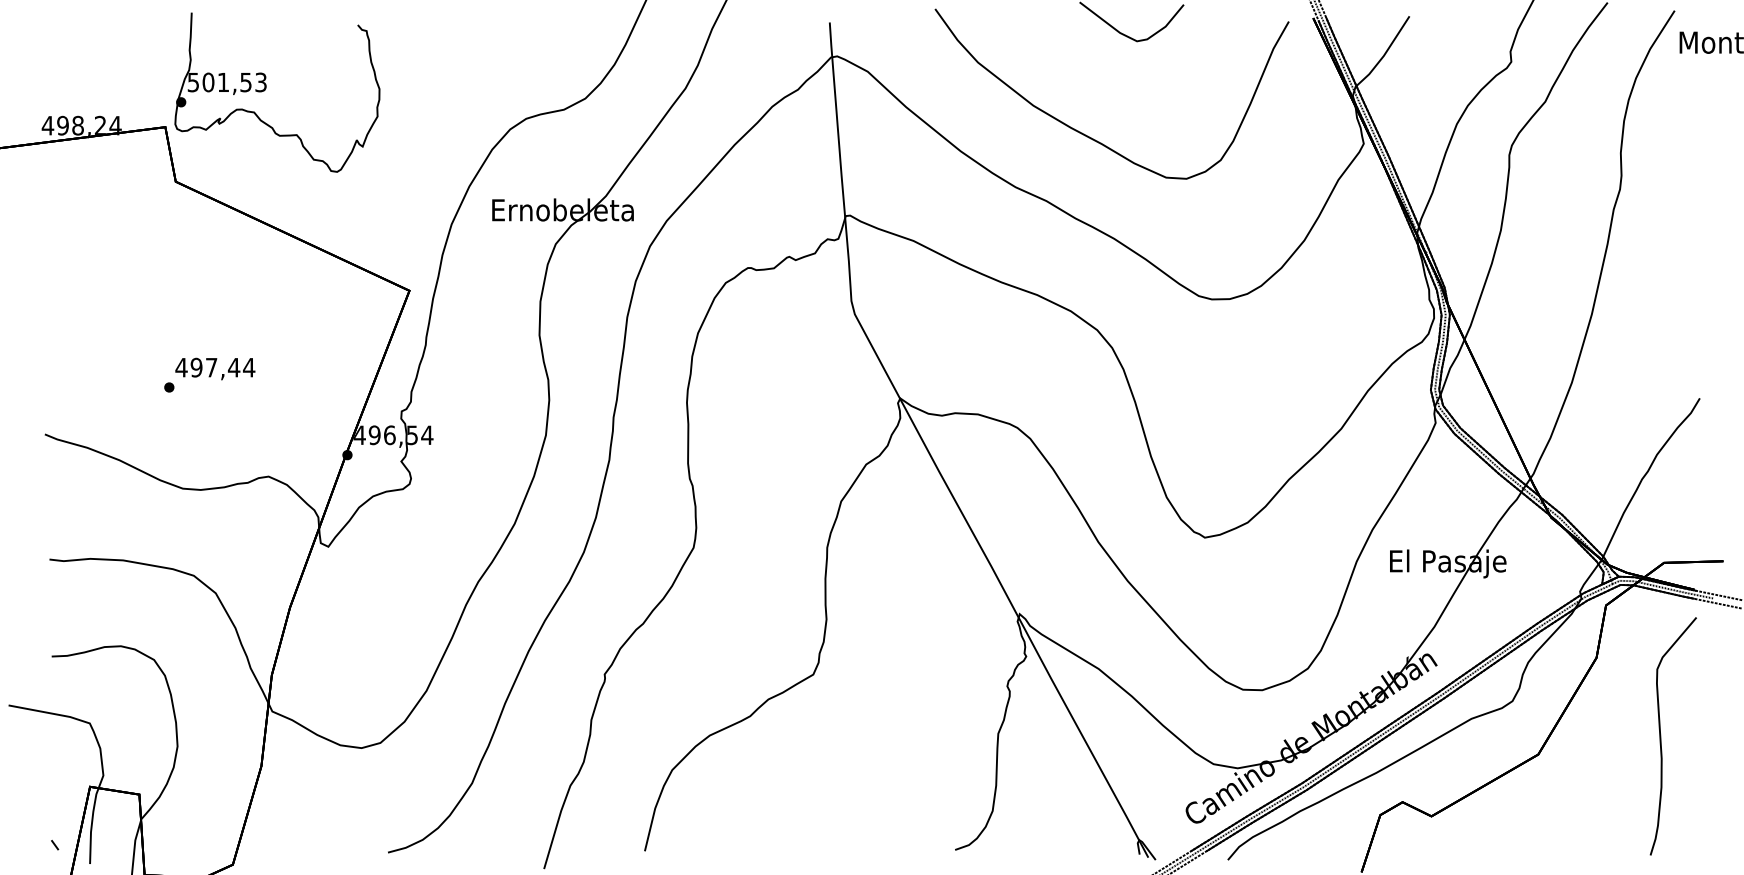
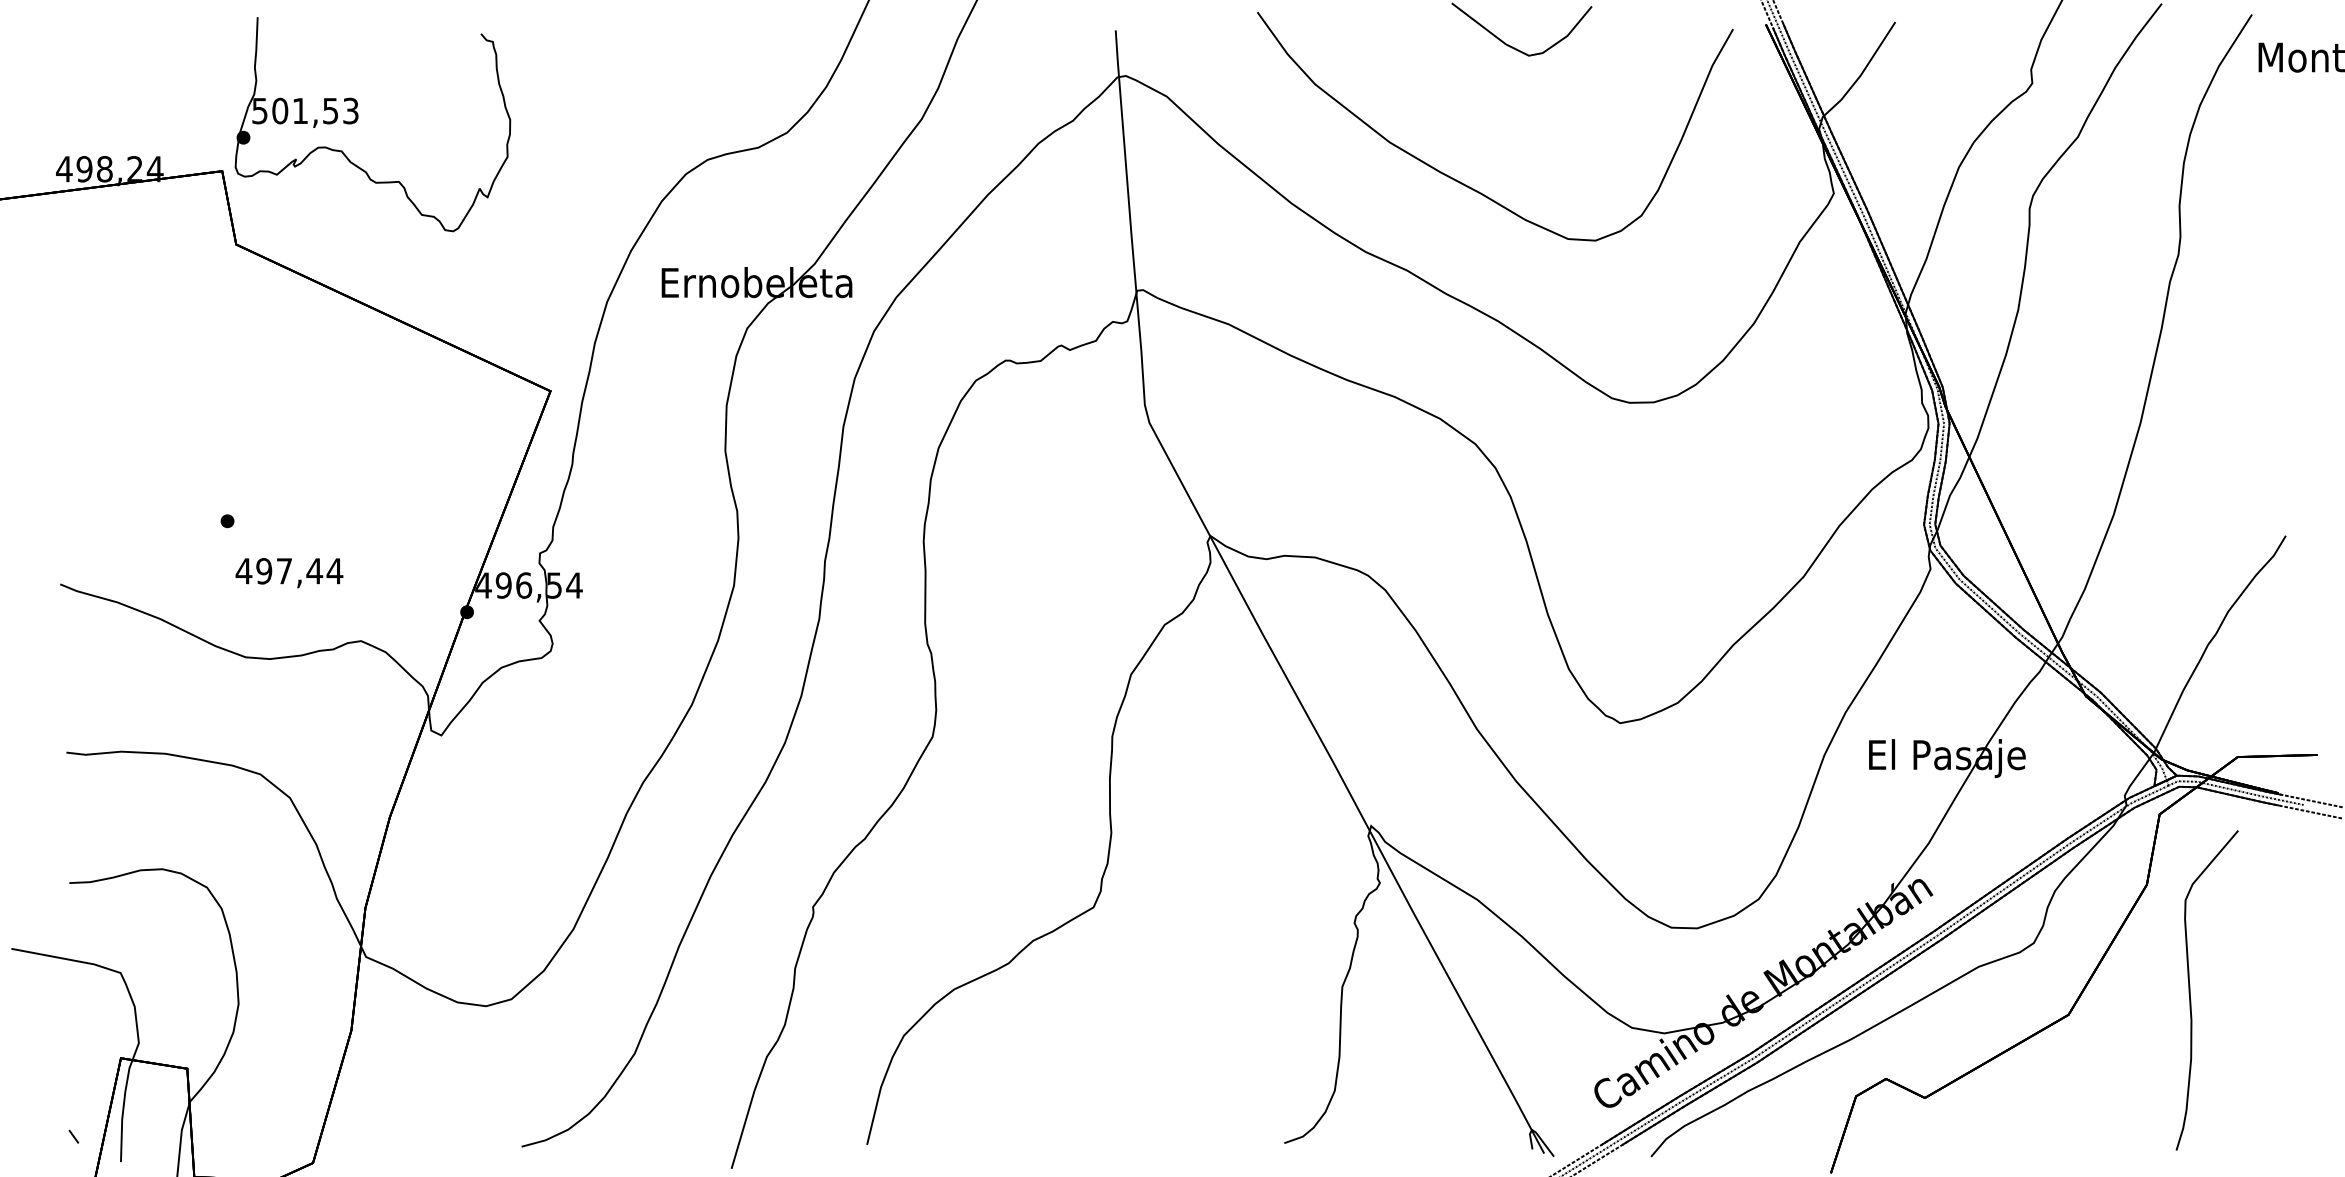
text: (215, 368) -> (289, 572), moved
curve: (1661, 736) -> (2191, 990), moved

